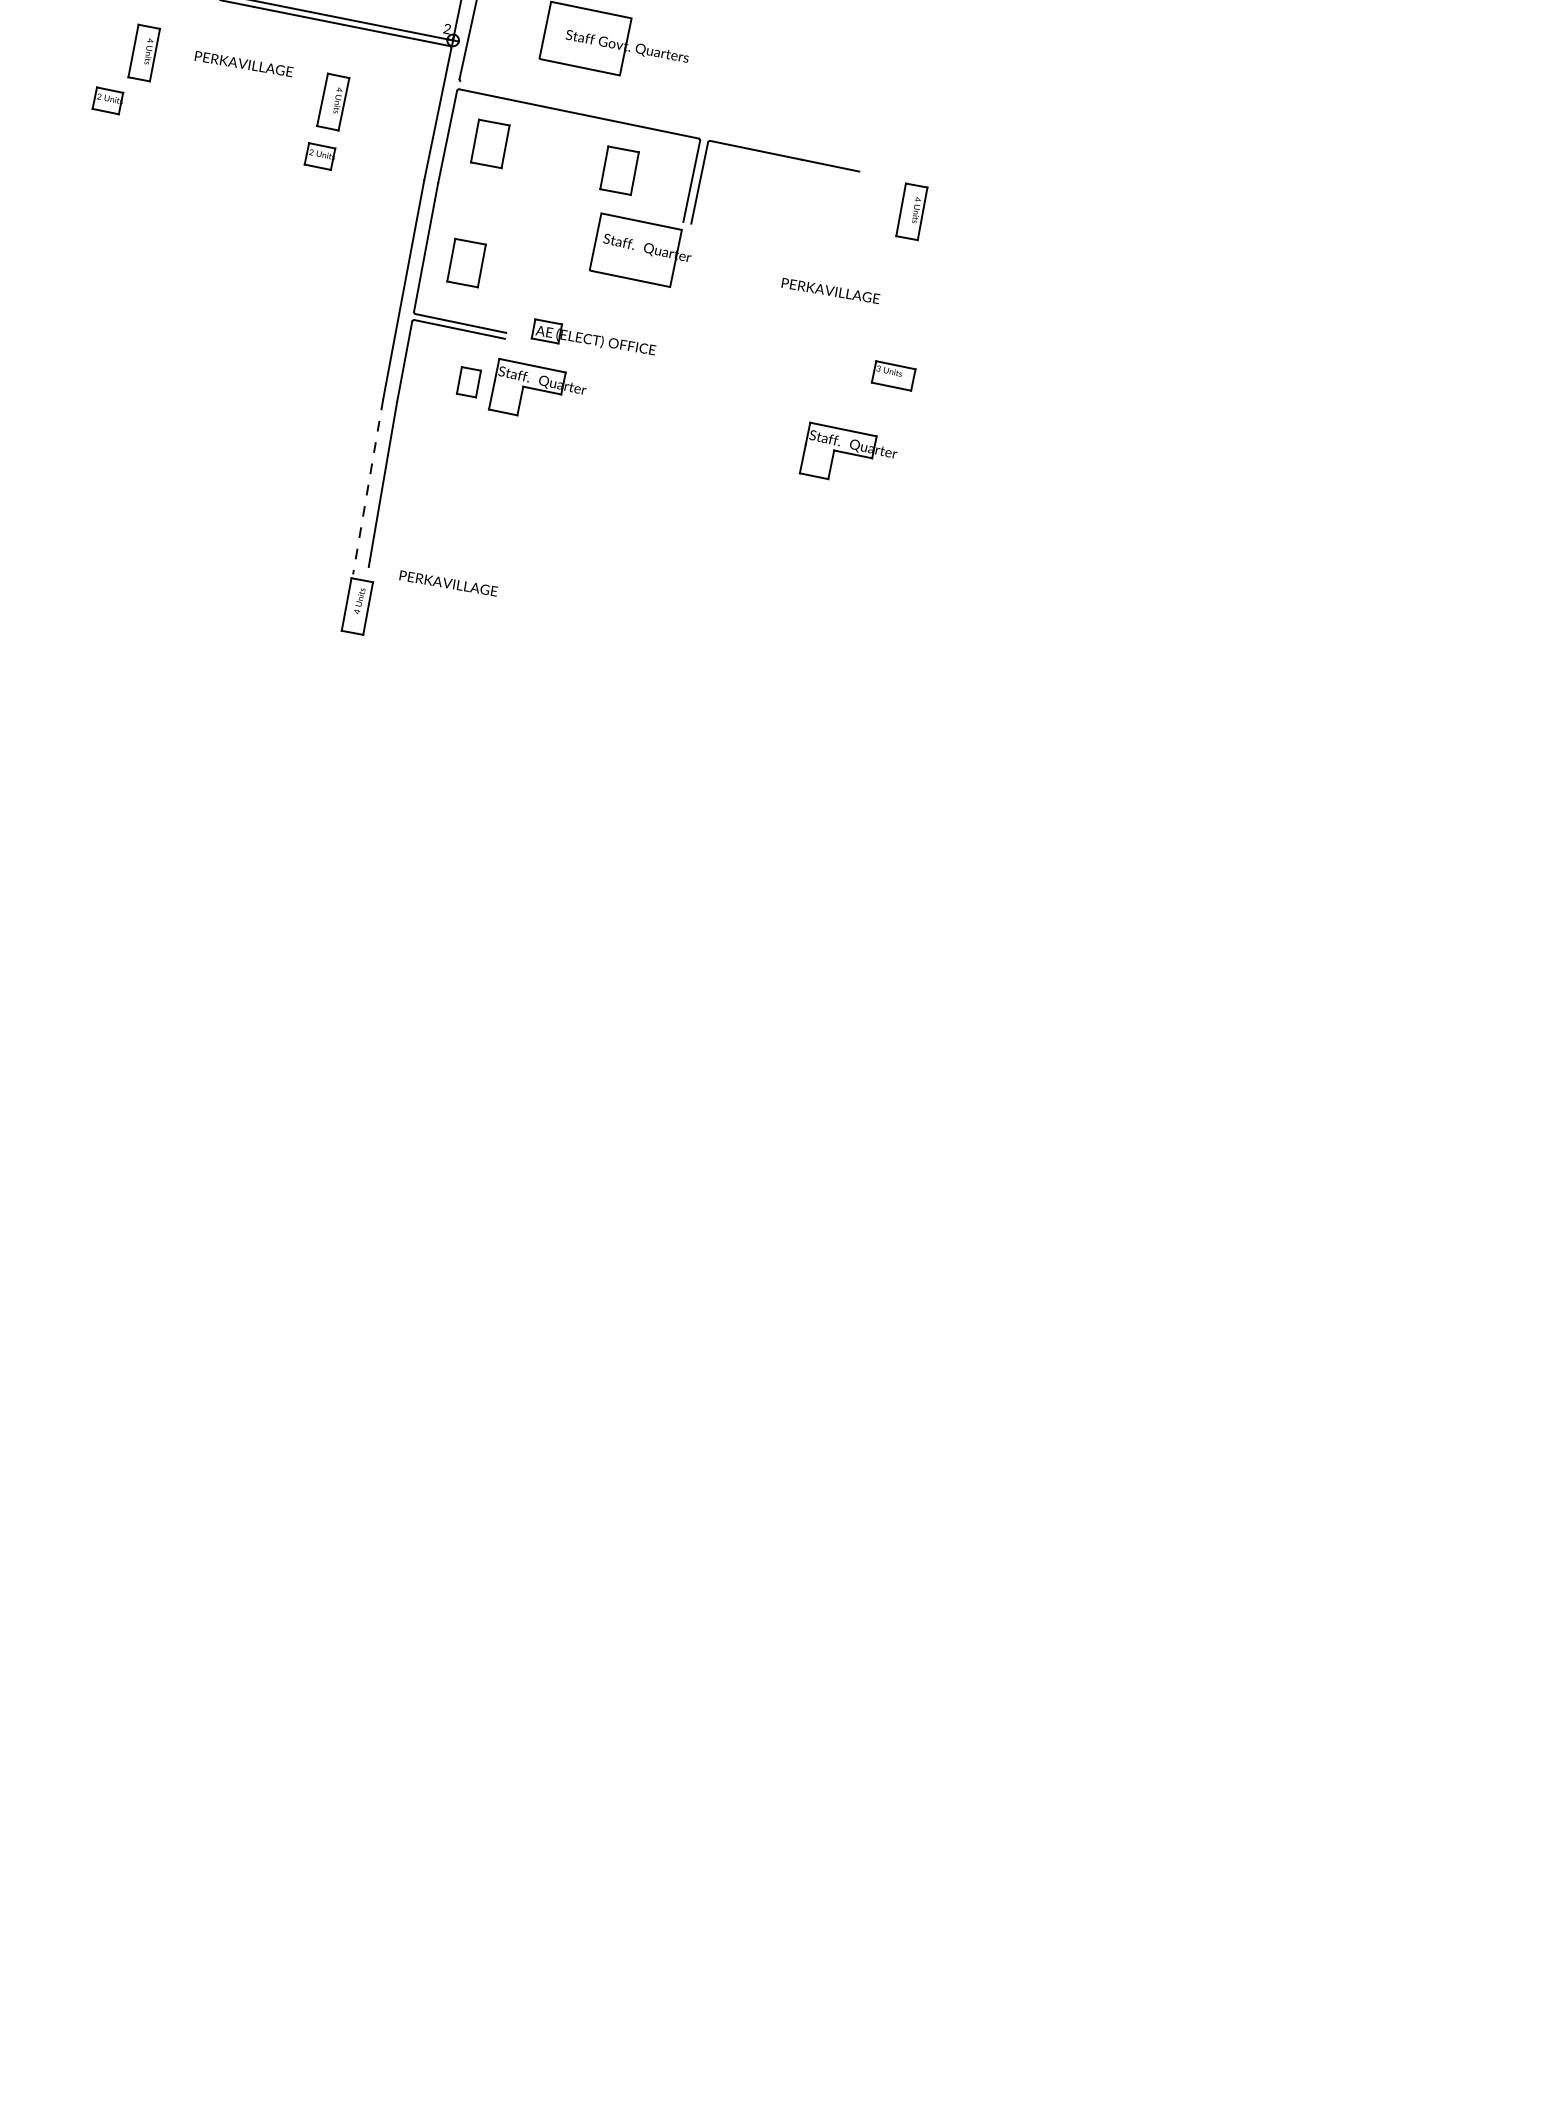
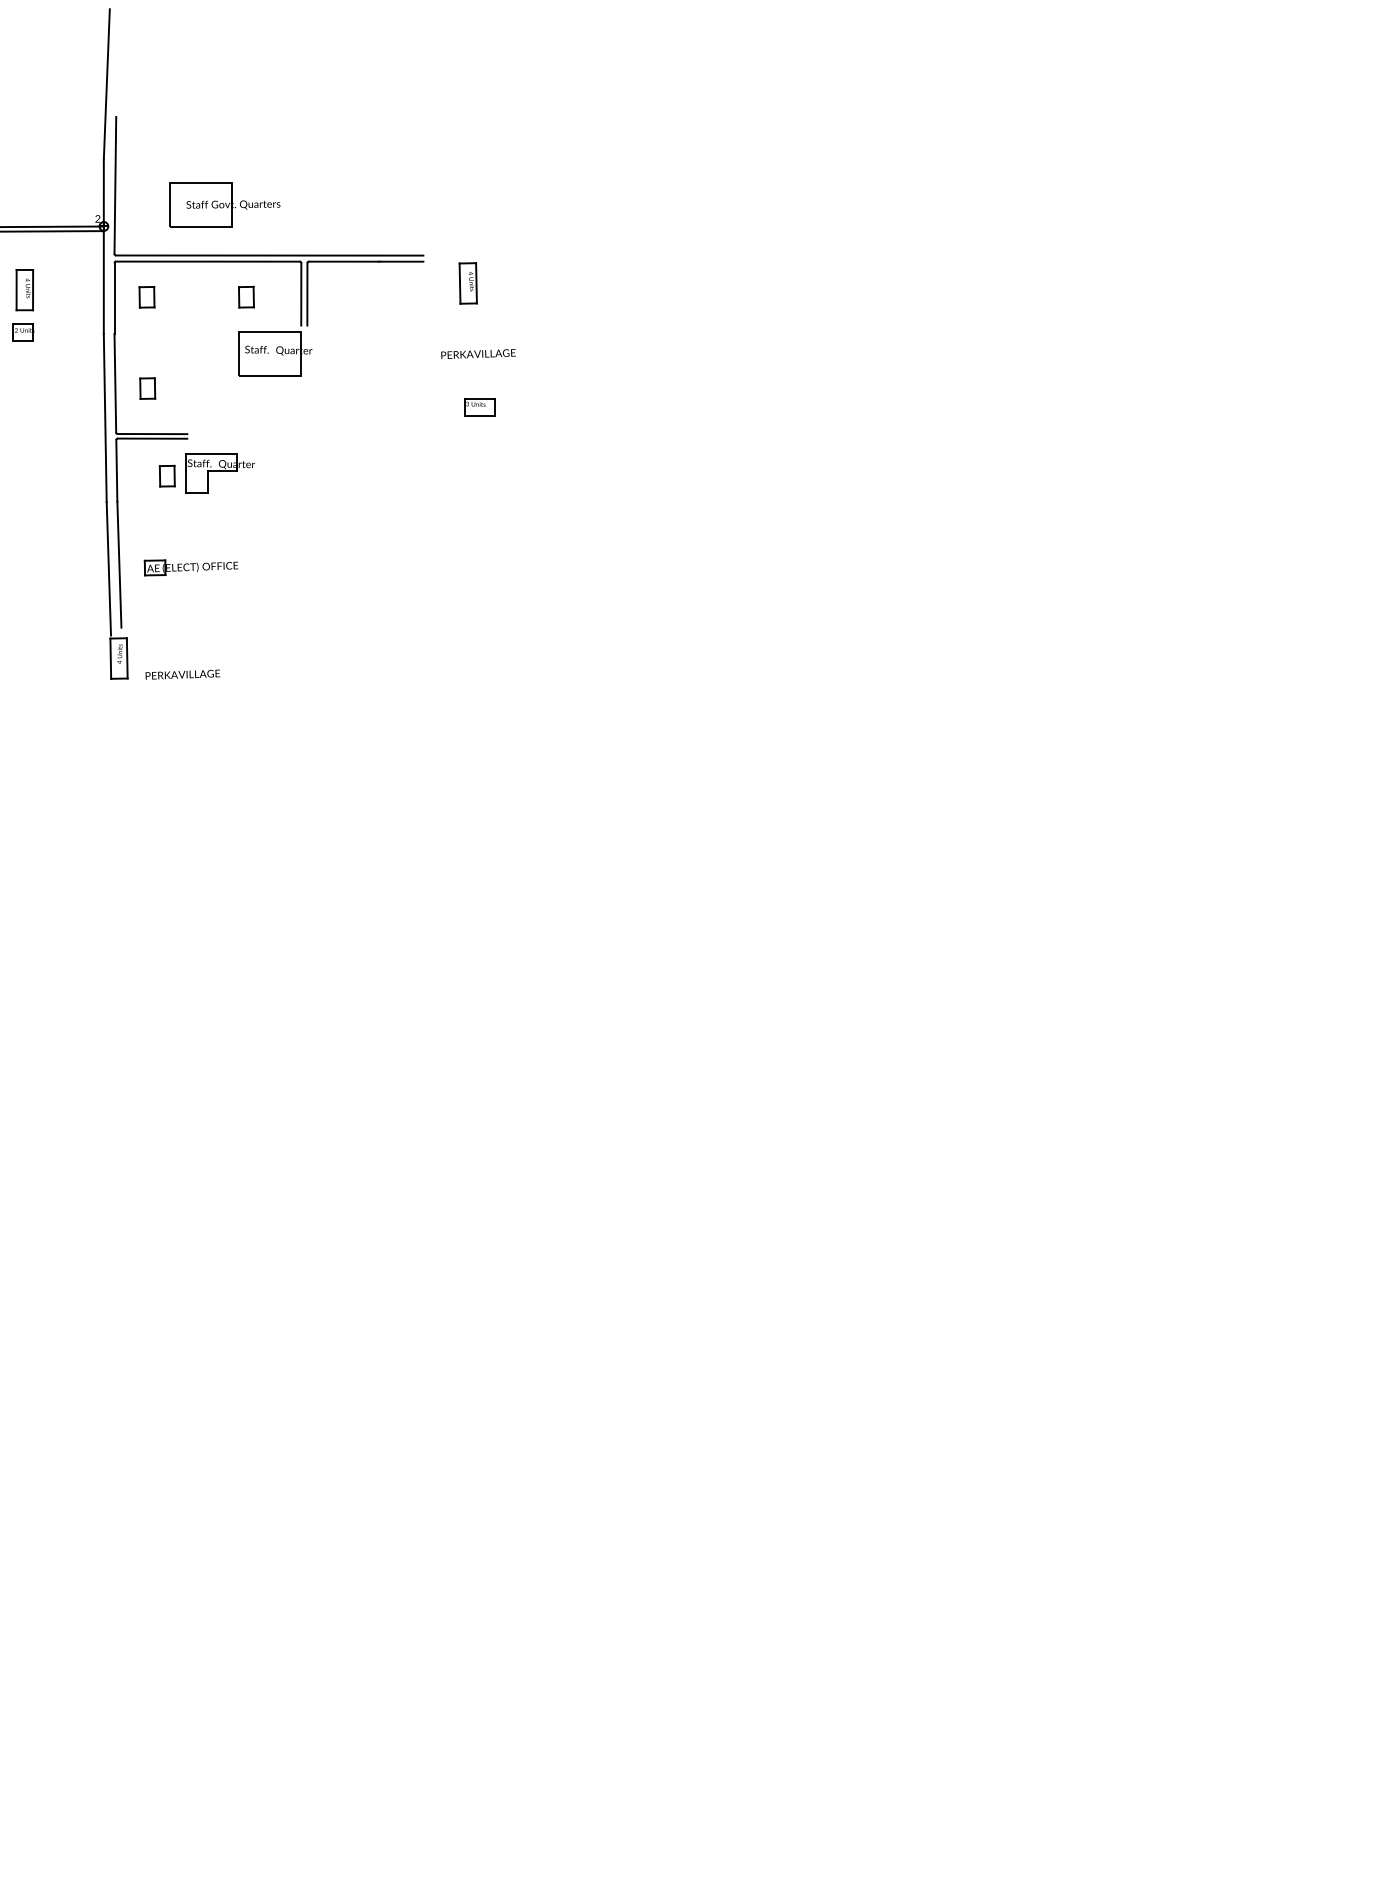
line: (660, 122) -> (269, 255), added
part: (489, 144) -> (146, 297), size x0.62
part: (619, 169) -> (246, 296), size x0.62
part: (466, 262) -> (147, 388), size x0.62
text: (830, 291) -> (478, 354), moved
part: (592, 340) -> (190, 567), moved
part: (848, 456) -> (458, 473), removed
line: (367, 486) -> (108, 568), dashed -> solid
text: (448, 583) -> (182, 674), moved

